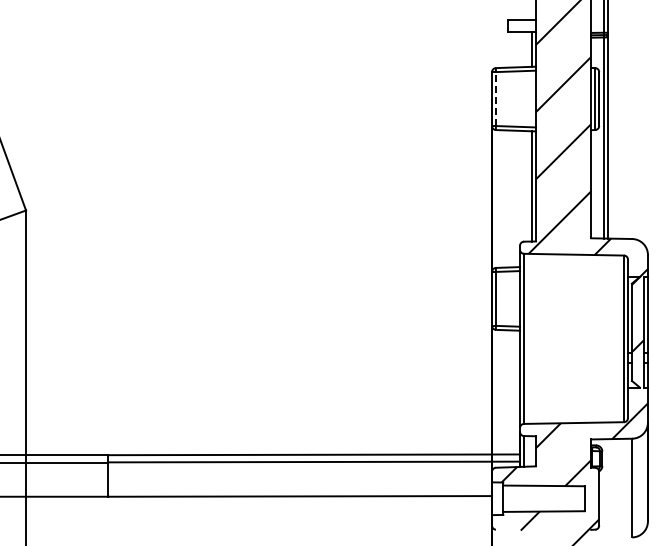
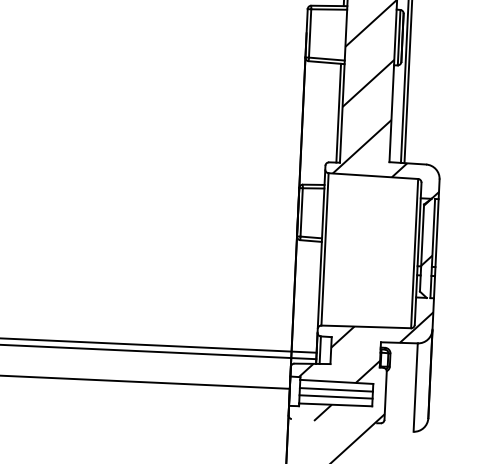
line: (496, 99) -> (310, 33), dashed -> solid
line: (543, 494) -> (335, 389), added
line: (543, 502) -> (335, 396), added

